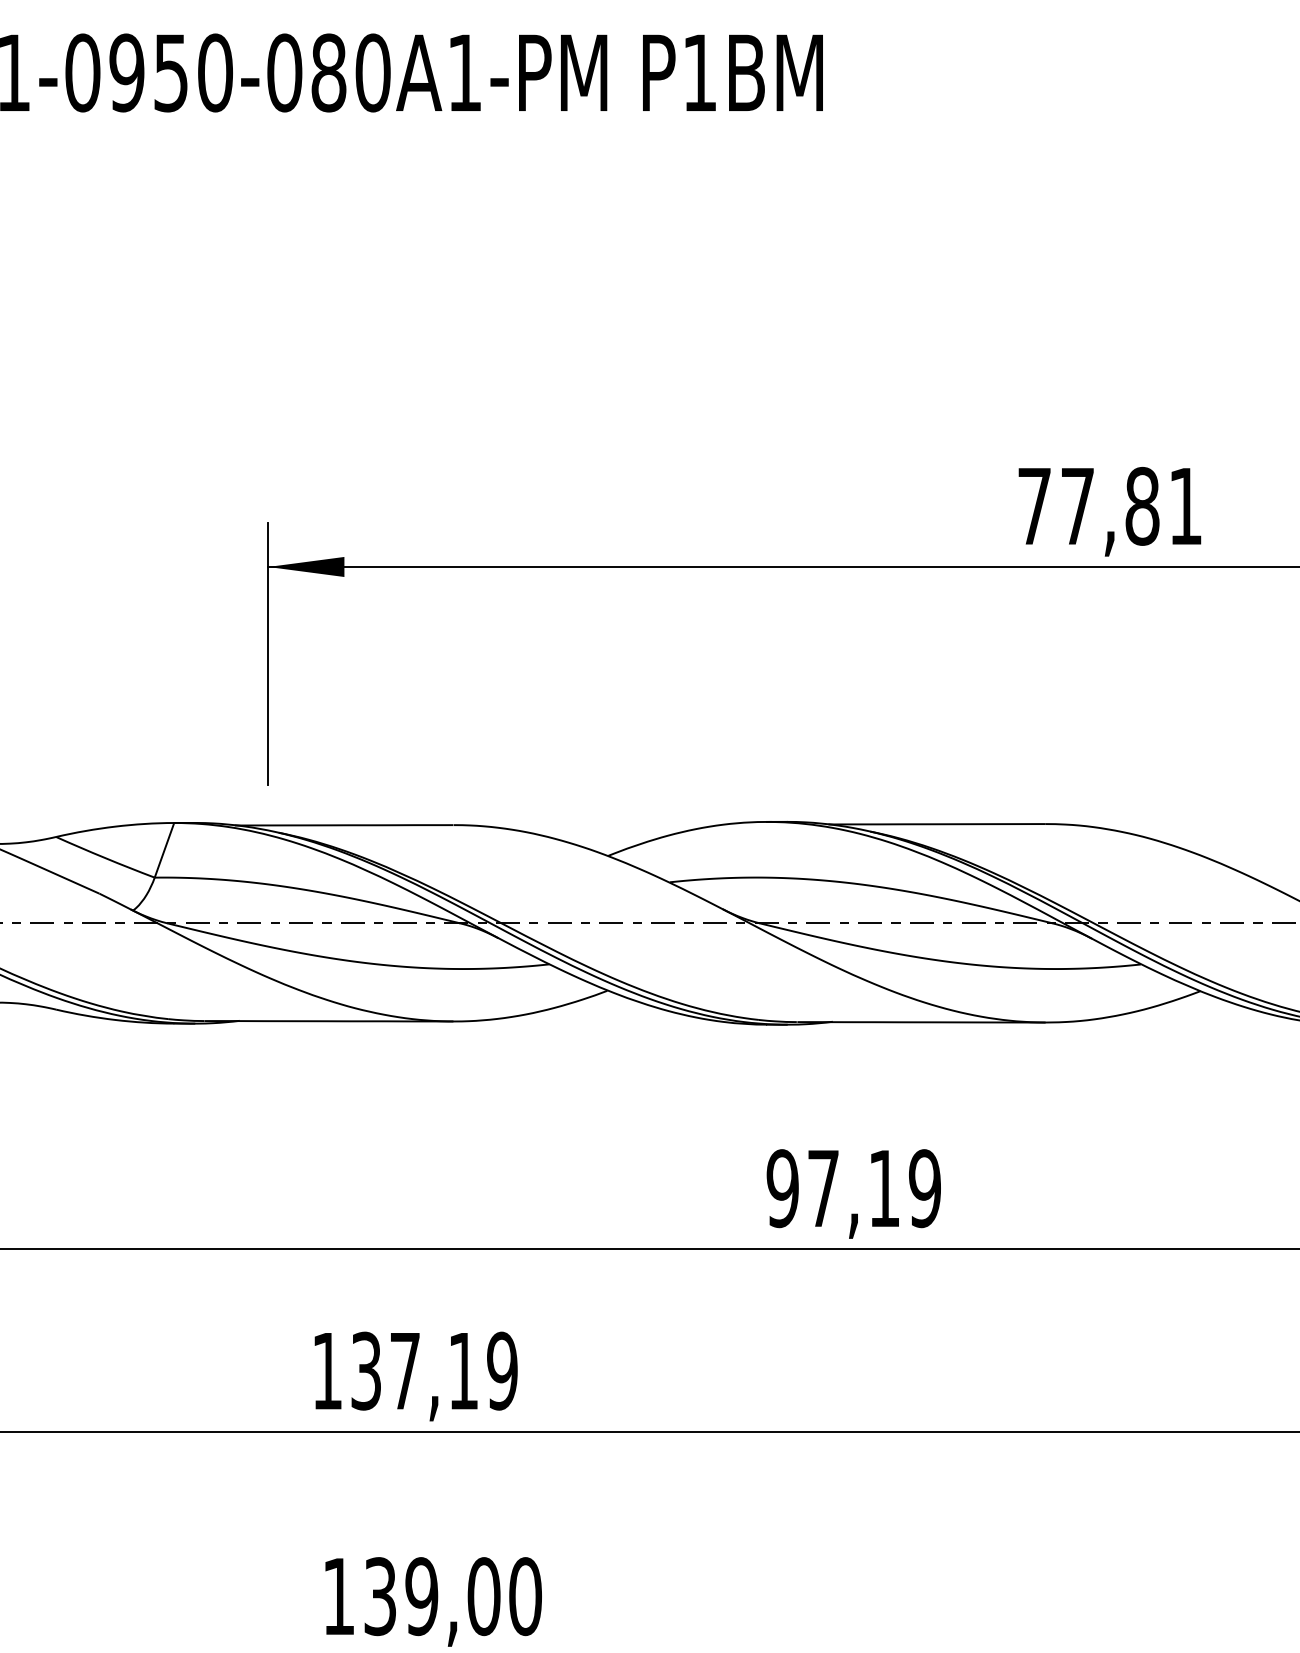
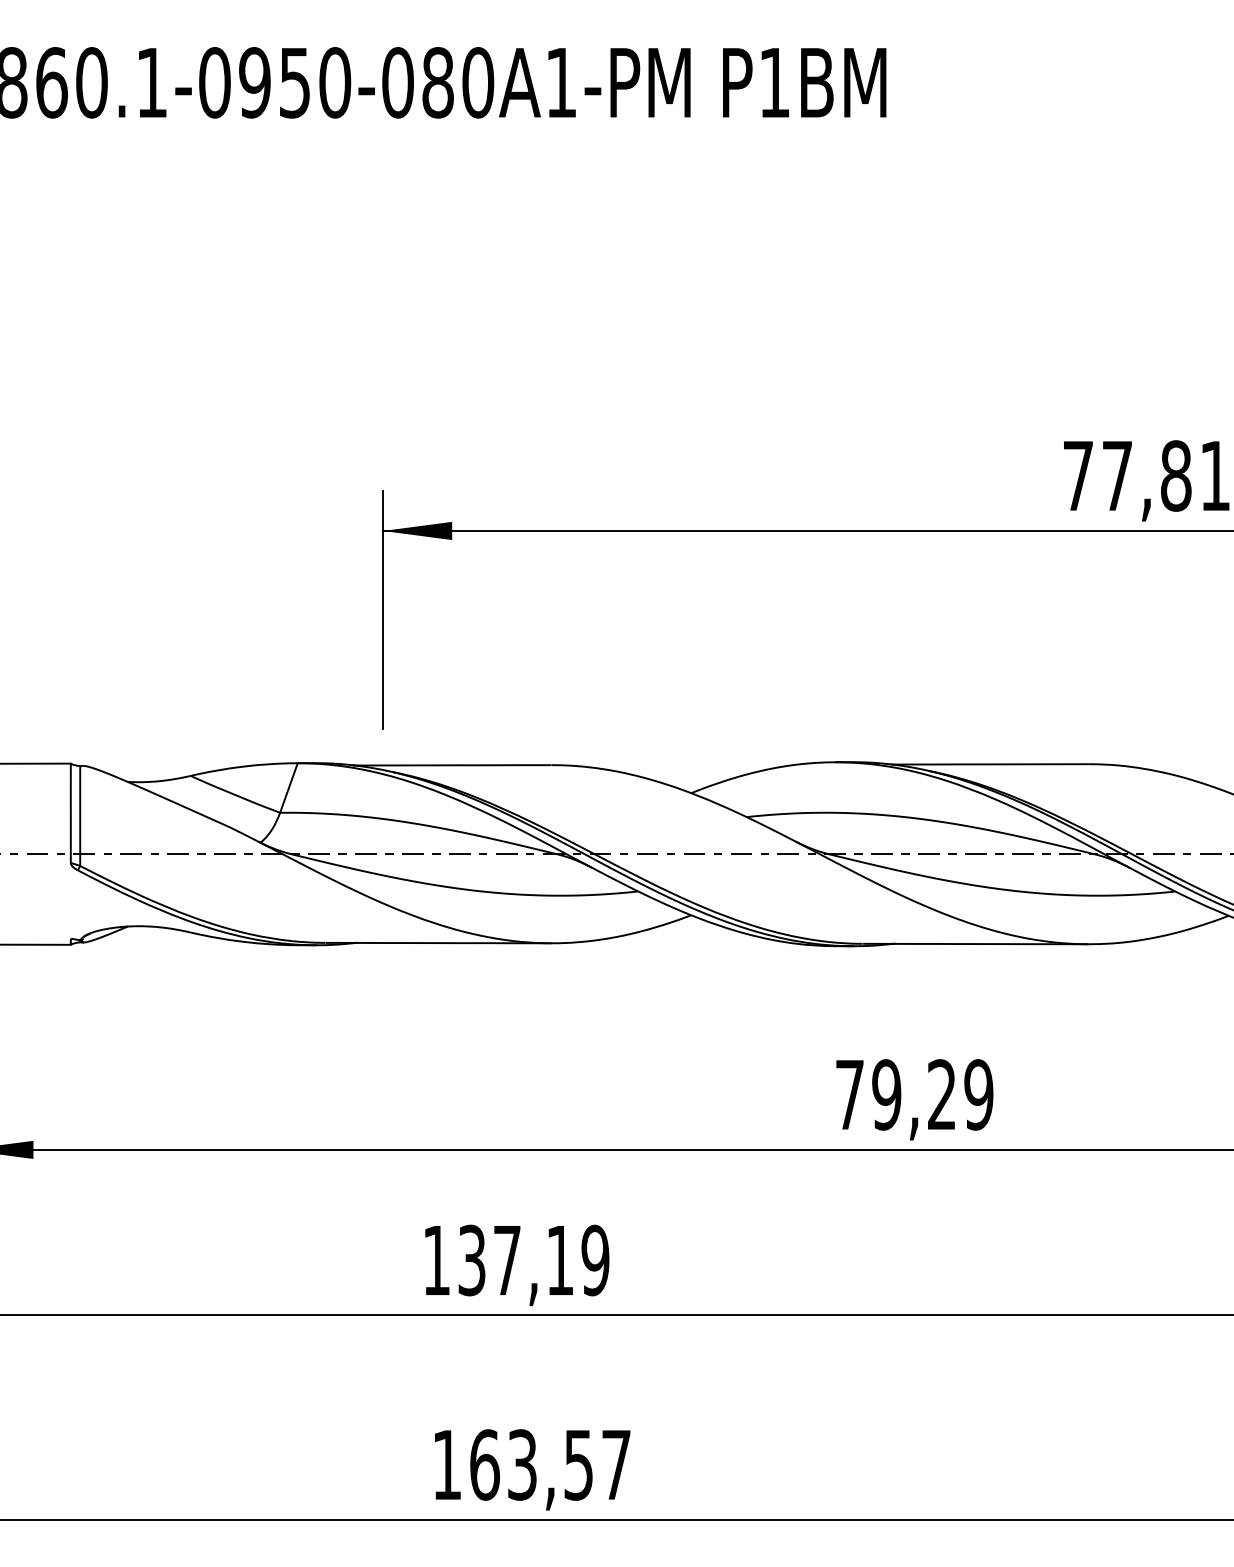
text: (833, 1188) -> (895, 1094), 97,19 -> 79,29
text: (452, 1596) -> (550, 1464), 139,00 -> 163,57

